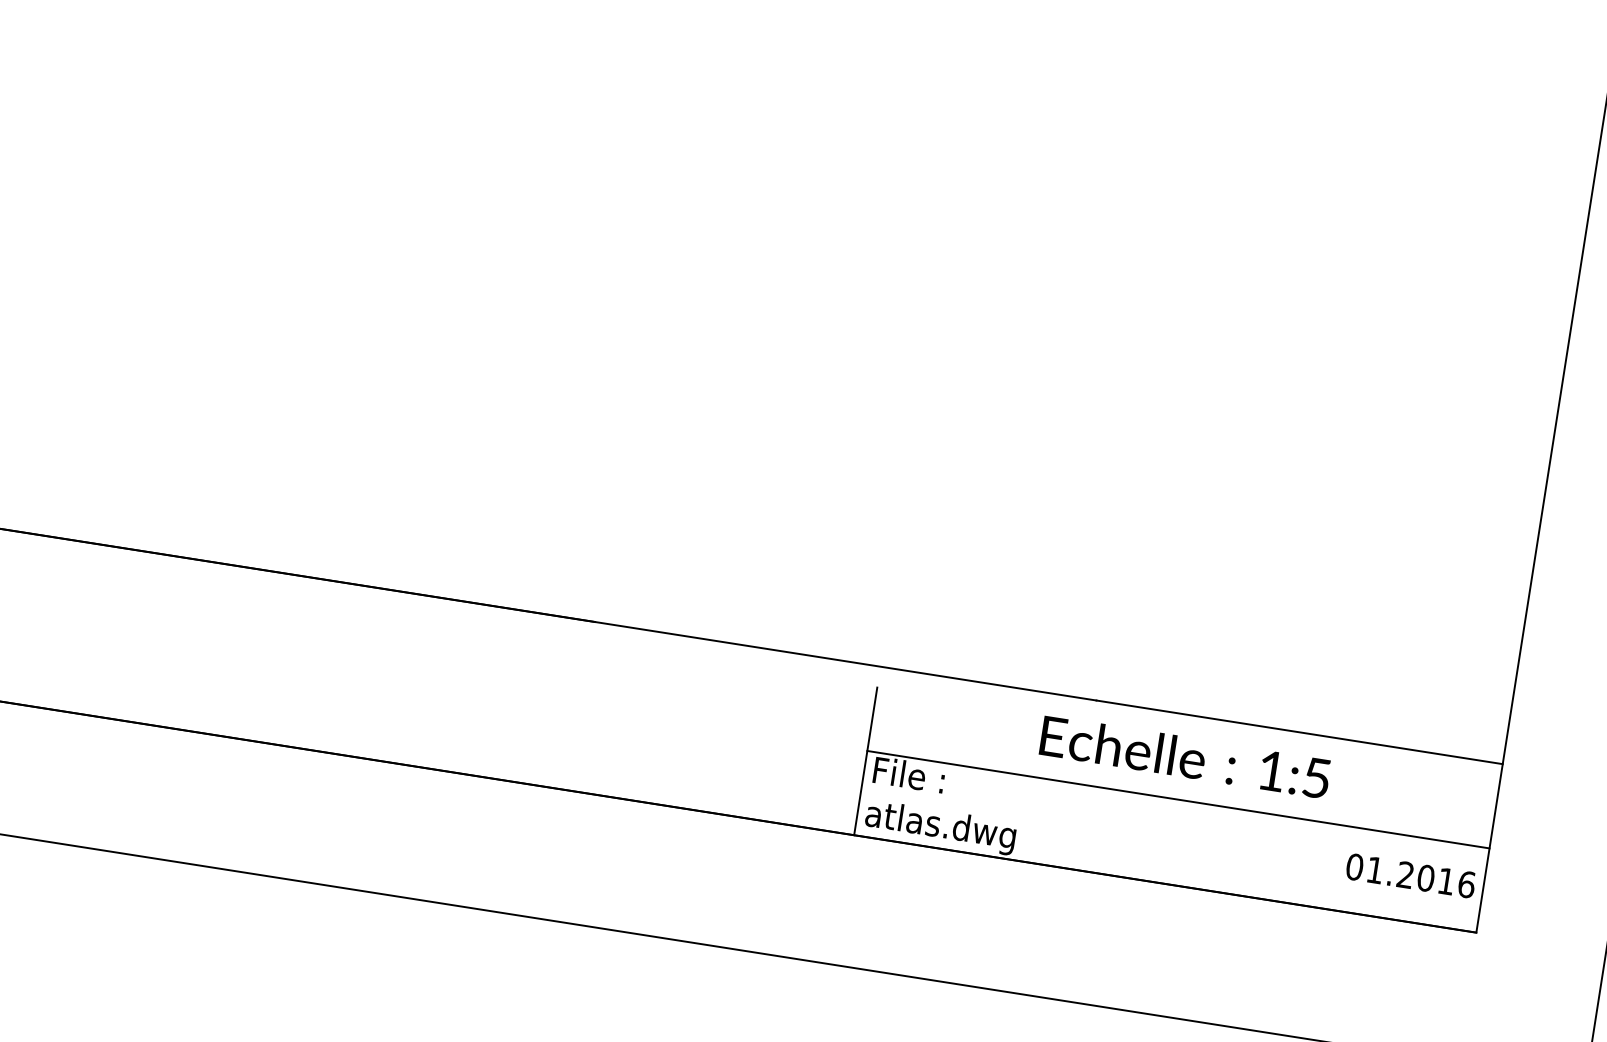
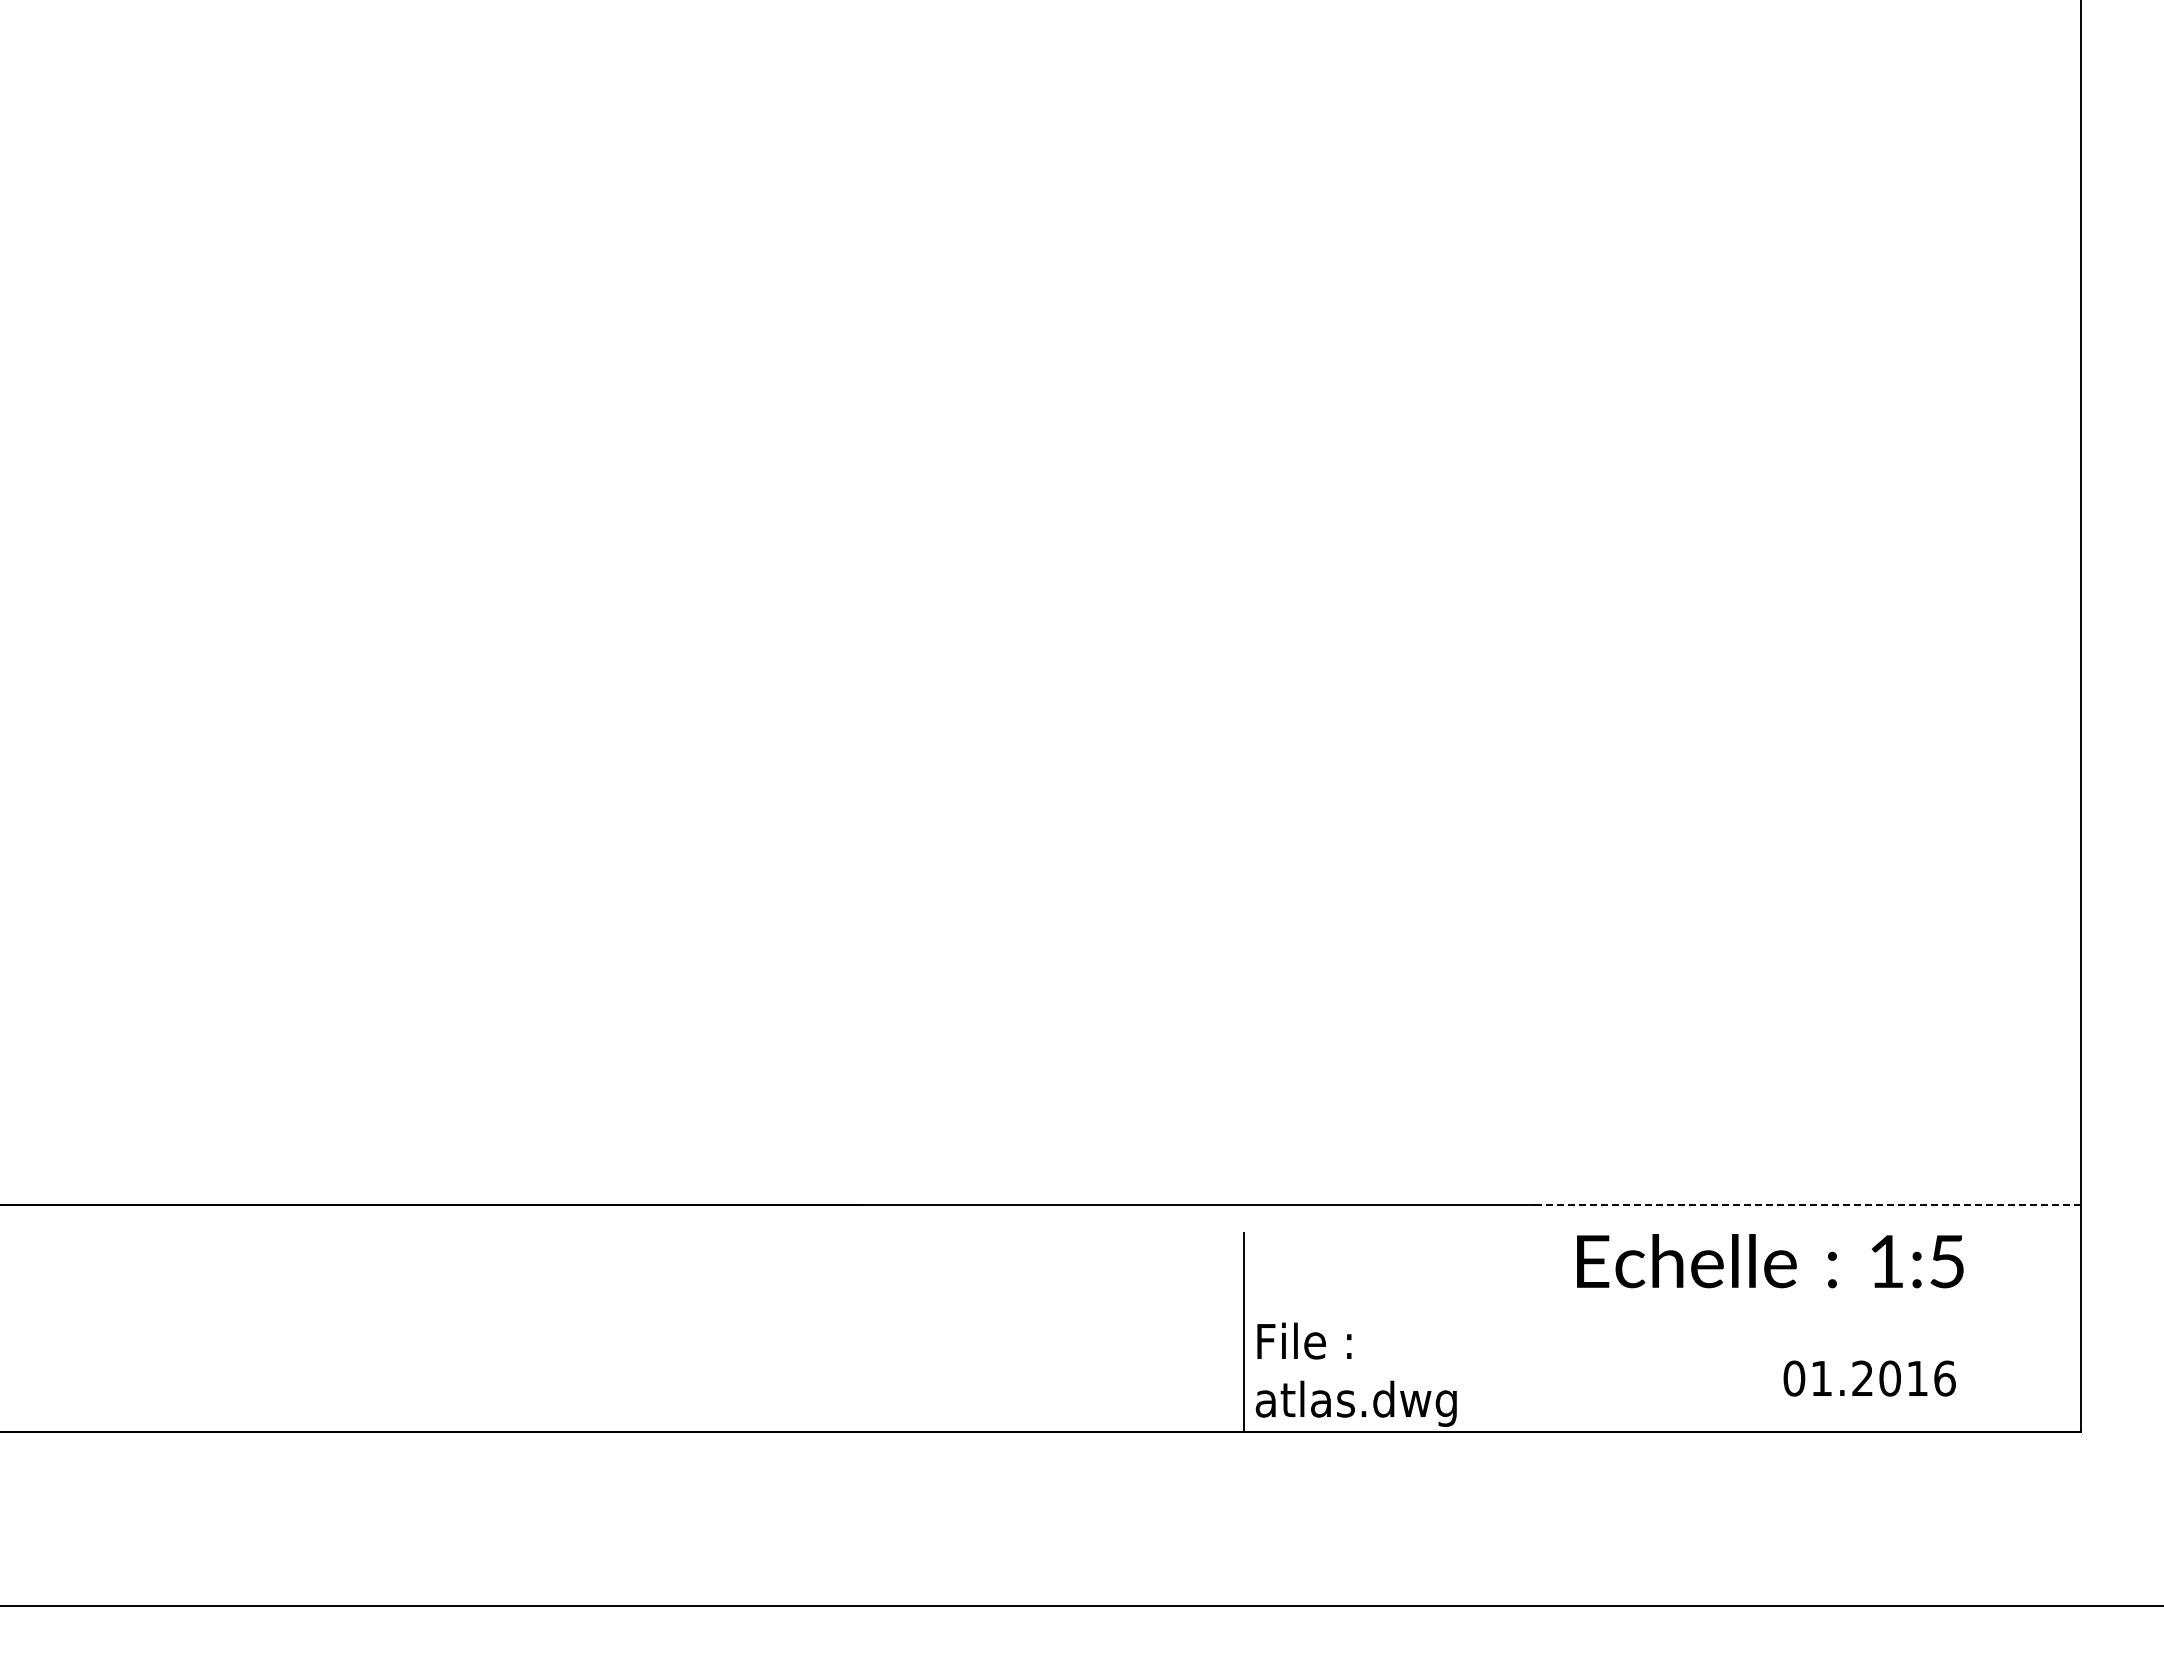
line: (1299, 732) -> (1808, 1204), solid -> dashed
text: (1185, 757) -> (1770, 1261), moved
line: (1178, 799) -> (1662, 1318), removed
text: (1410, 875) -> (1869, 1378), moved

